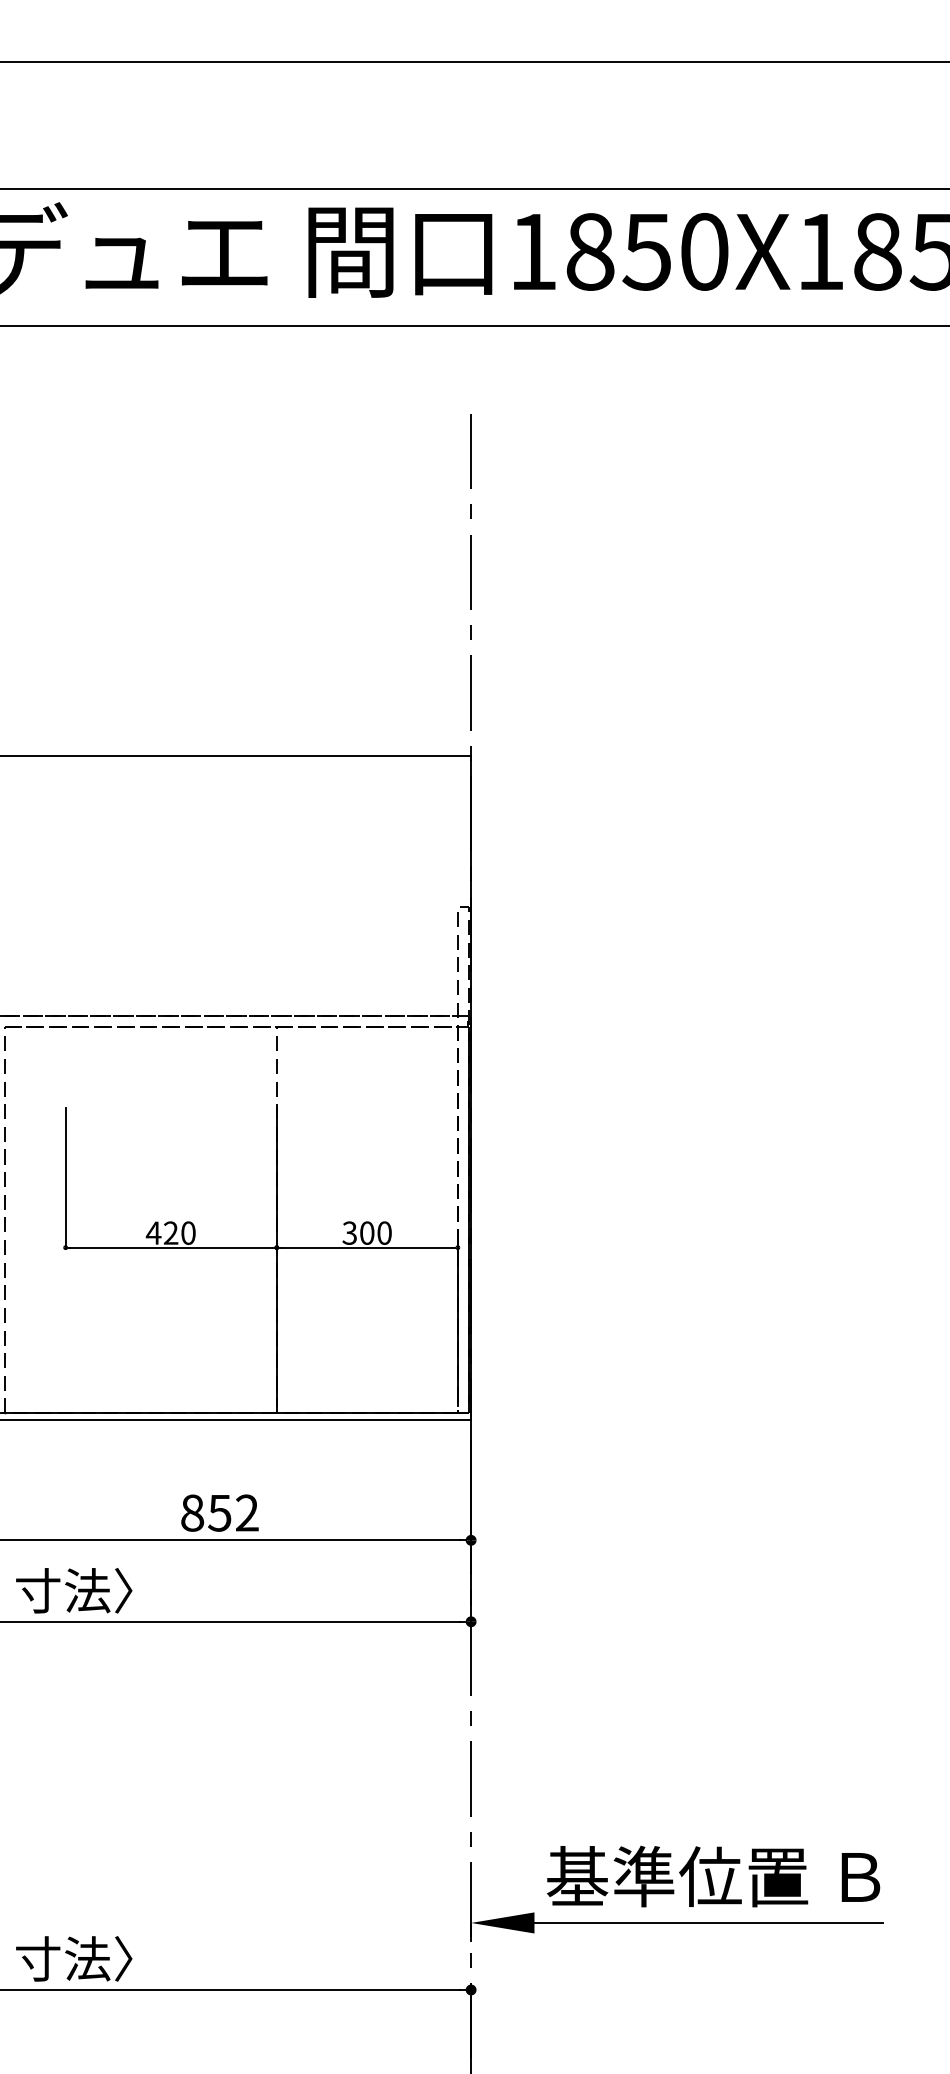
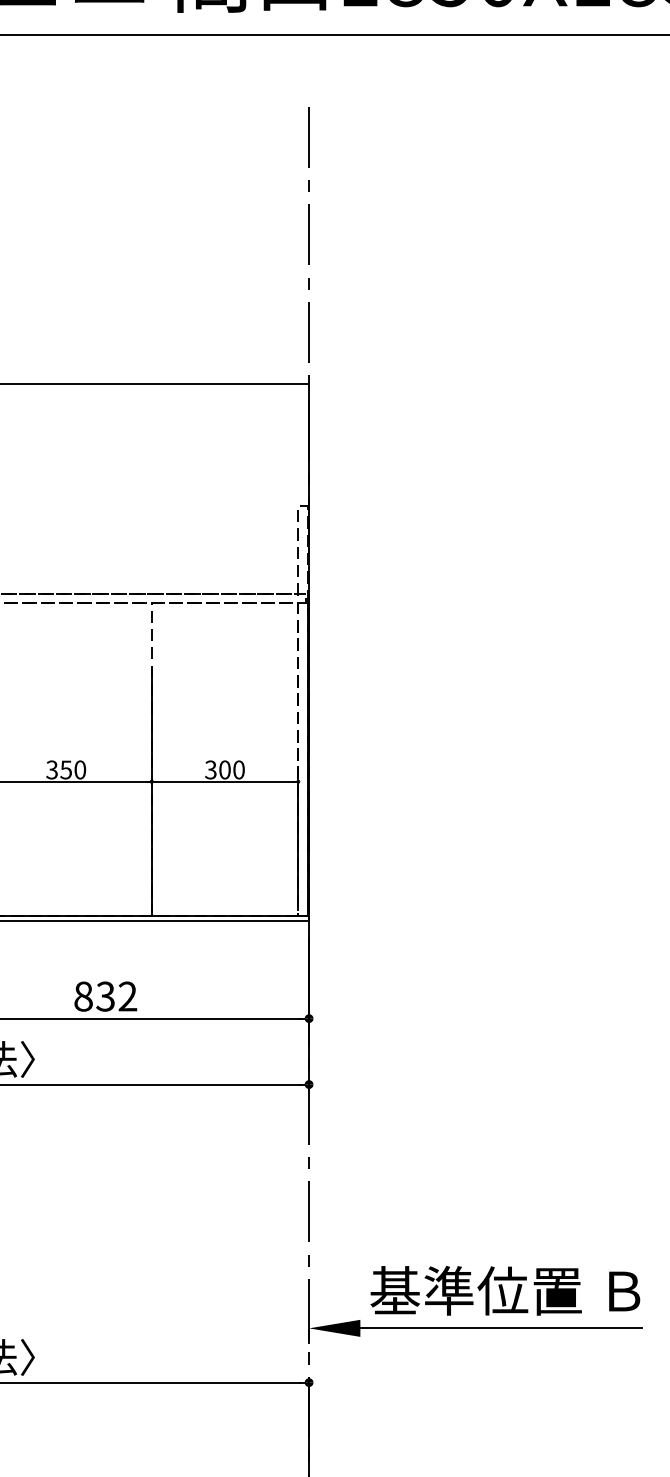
text: (161, 1232) -> (58, 769), 420 -> 350
text: (219, 1512) -> (105, 996), 852 -> 832

